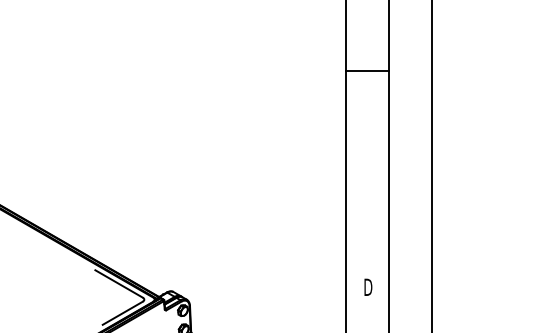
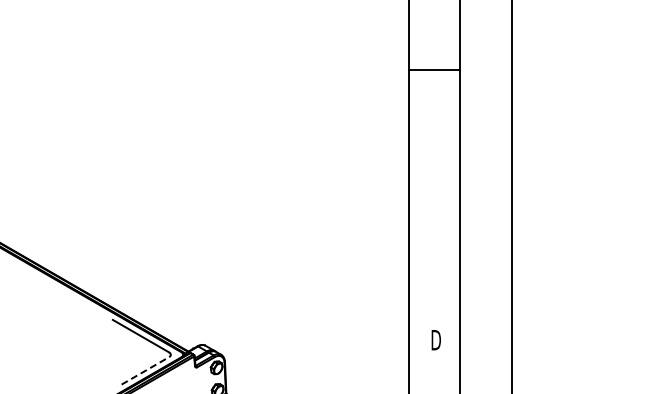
line: (366, 70) -> (434, 69), moved
line: (122, 312) -> (145, 370), solid -> dashed

